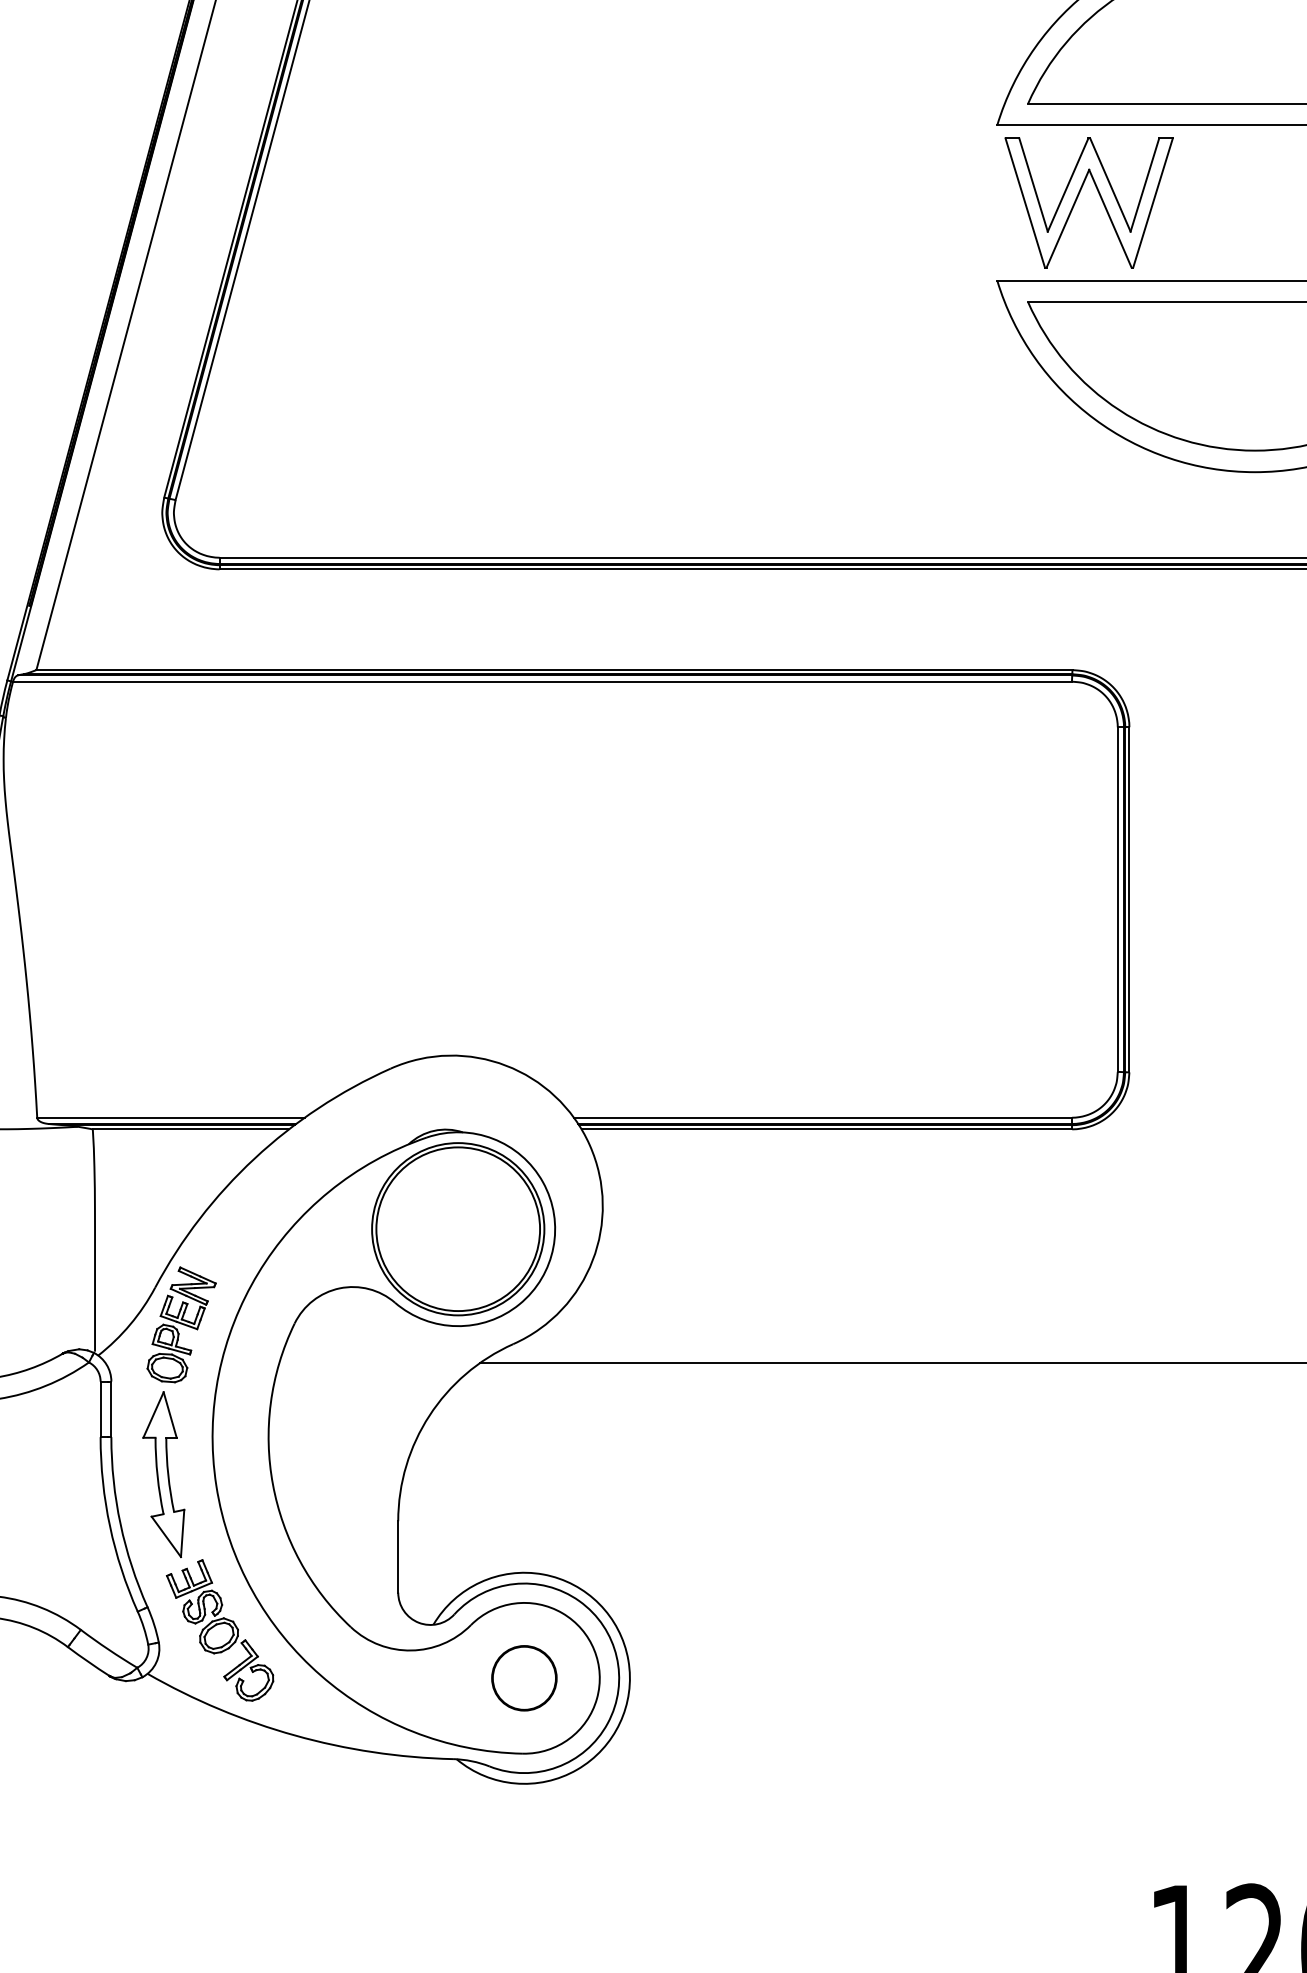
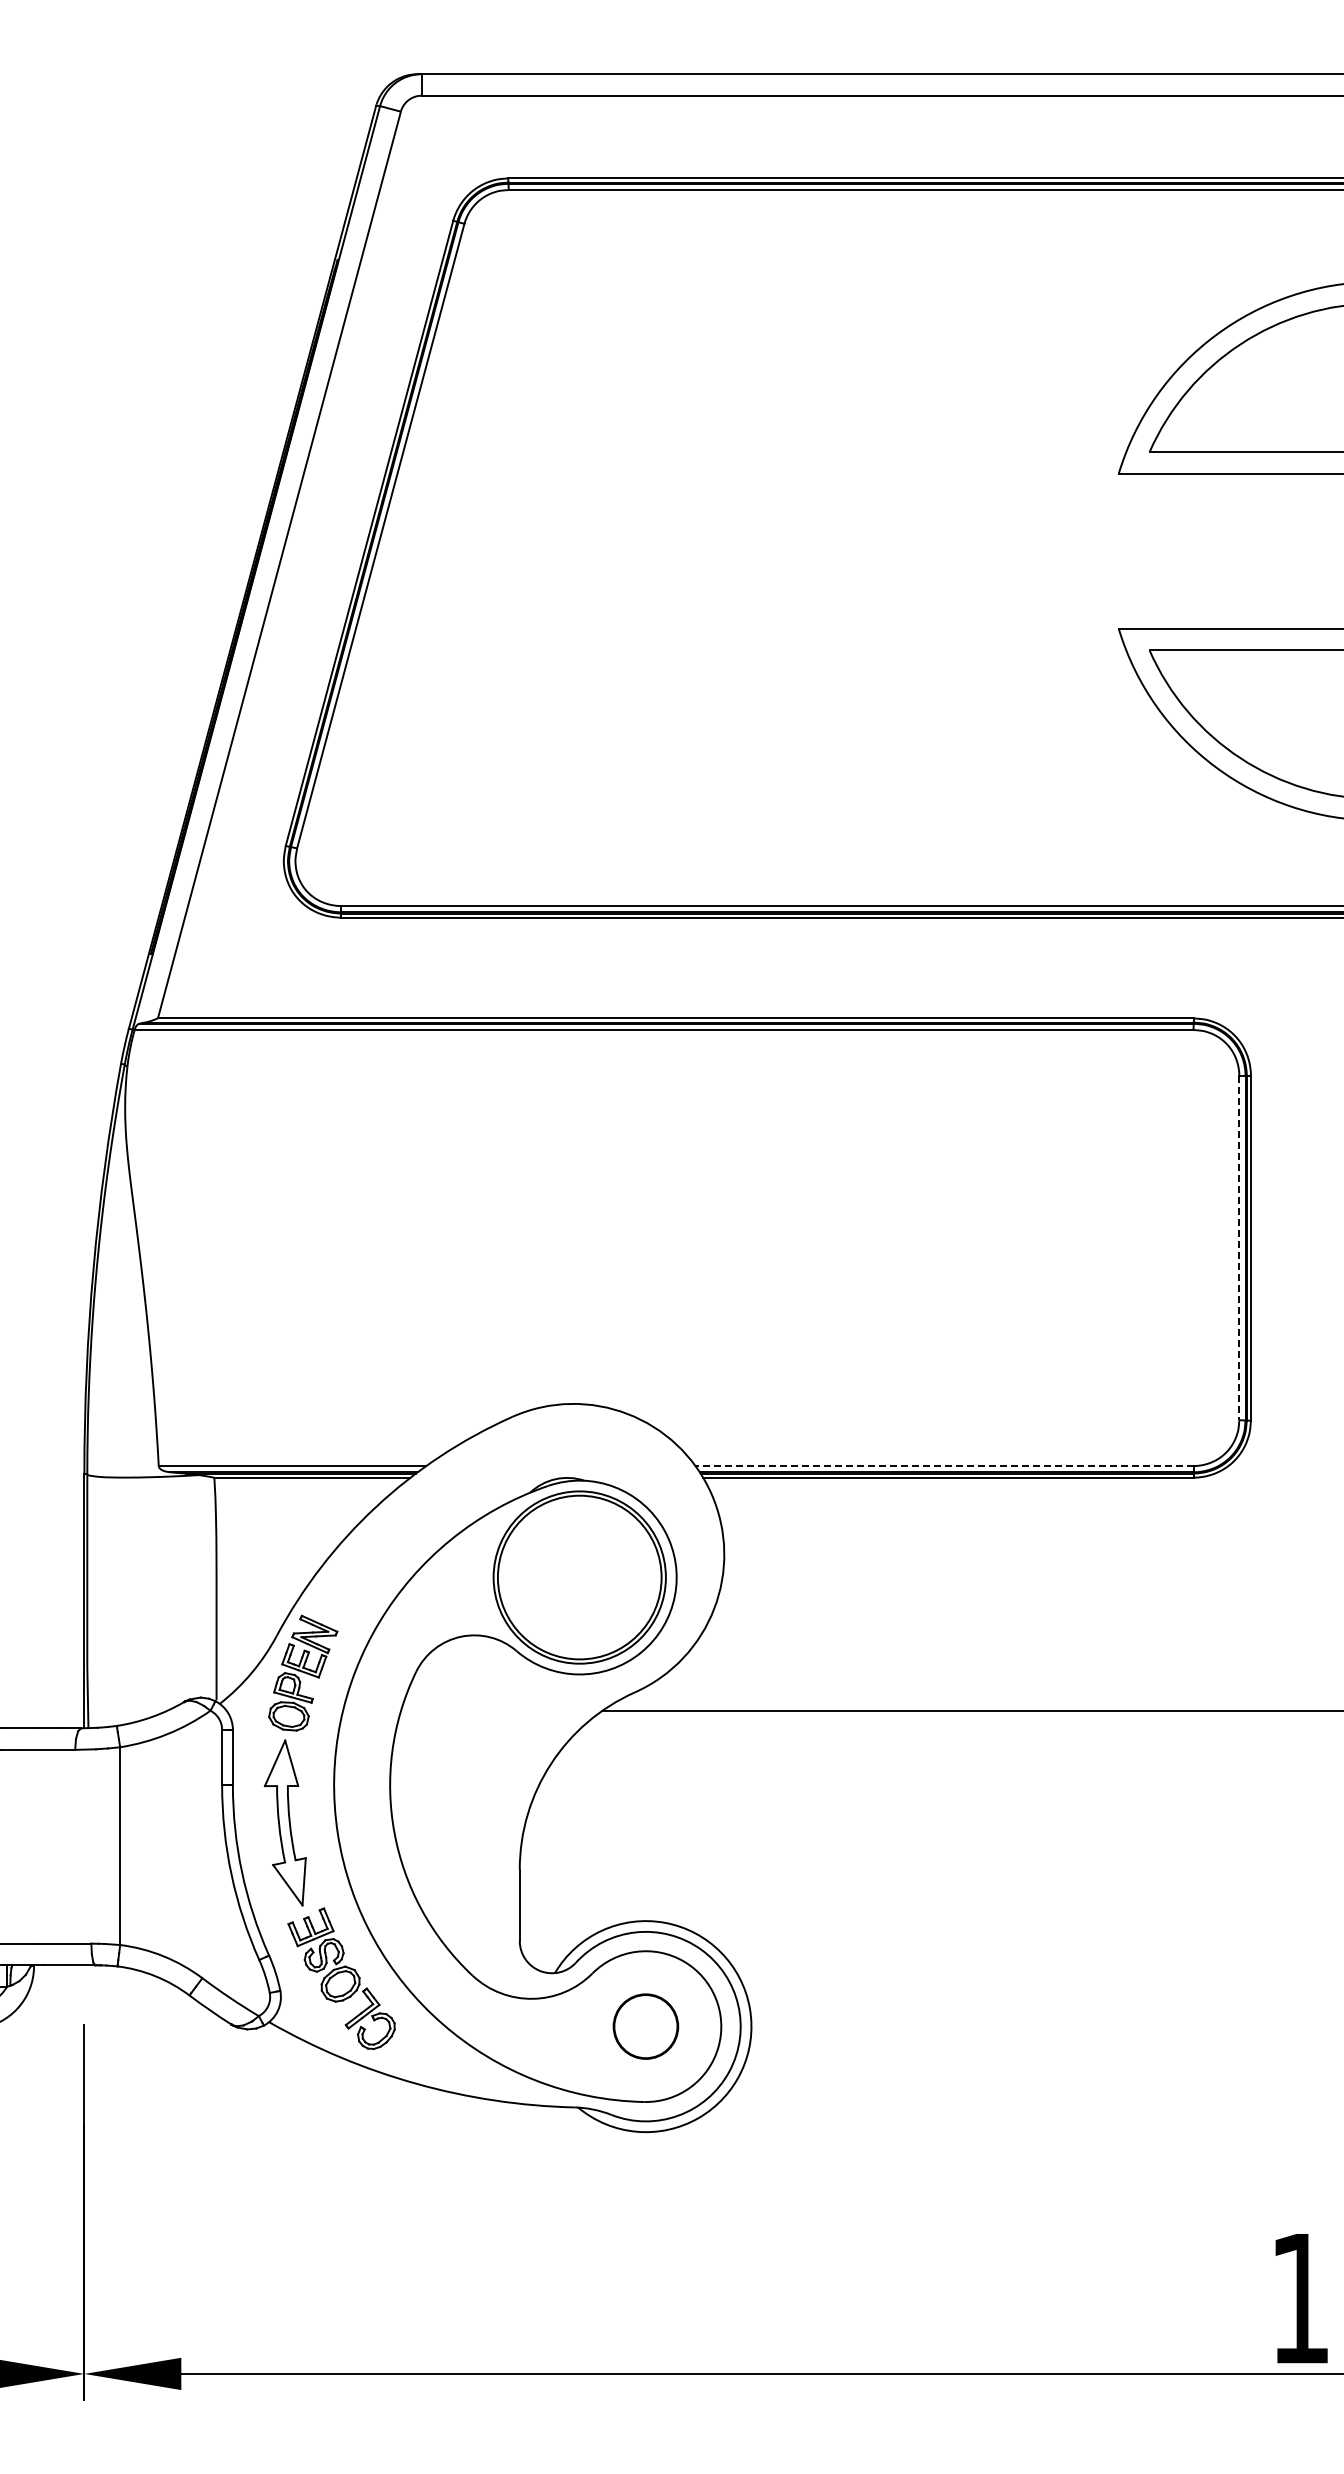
part: (1078, 196) -> (1200, 544), removed
line: (1117, 900) -> (1239, 1248), solid -> dashed
line: (822, 1118) -> (944, 1466), solid -> dashed

